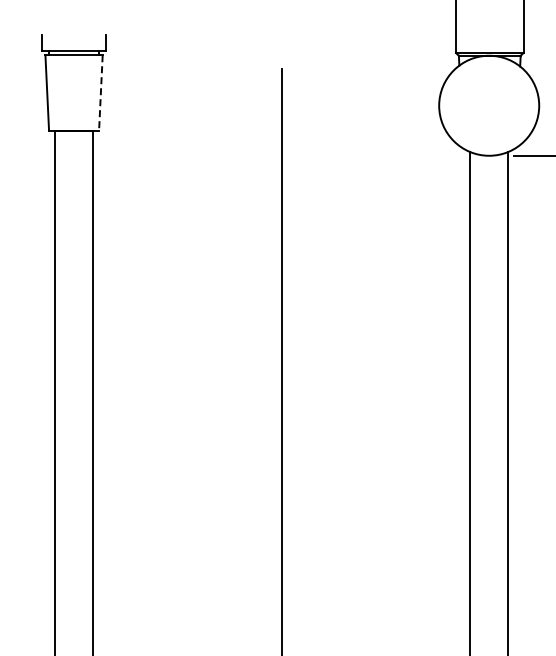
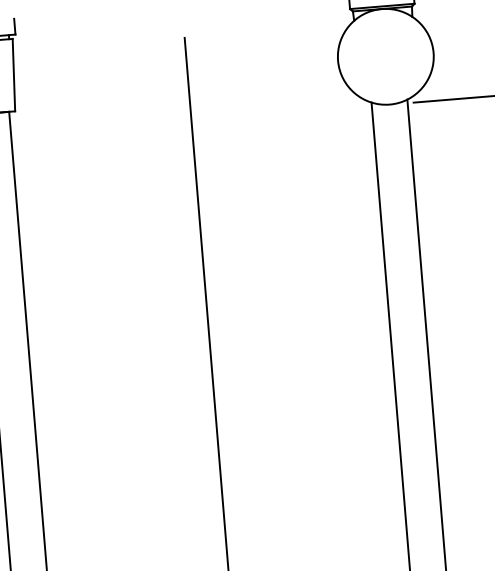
line: (100, 93) -> (13, 75), dashed -> solid

